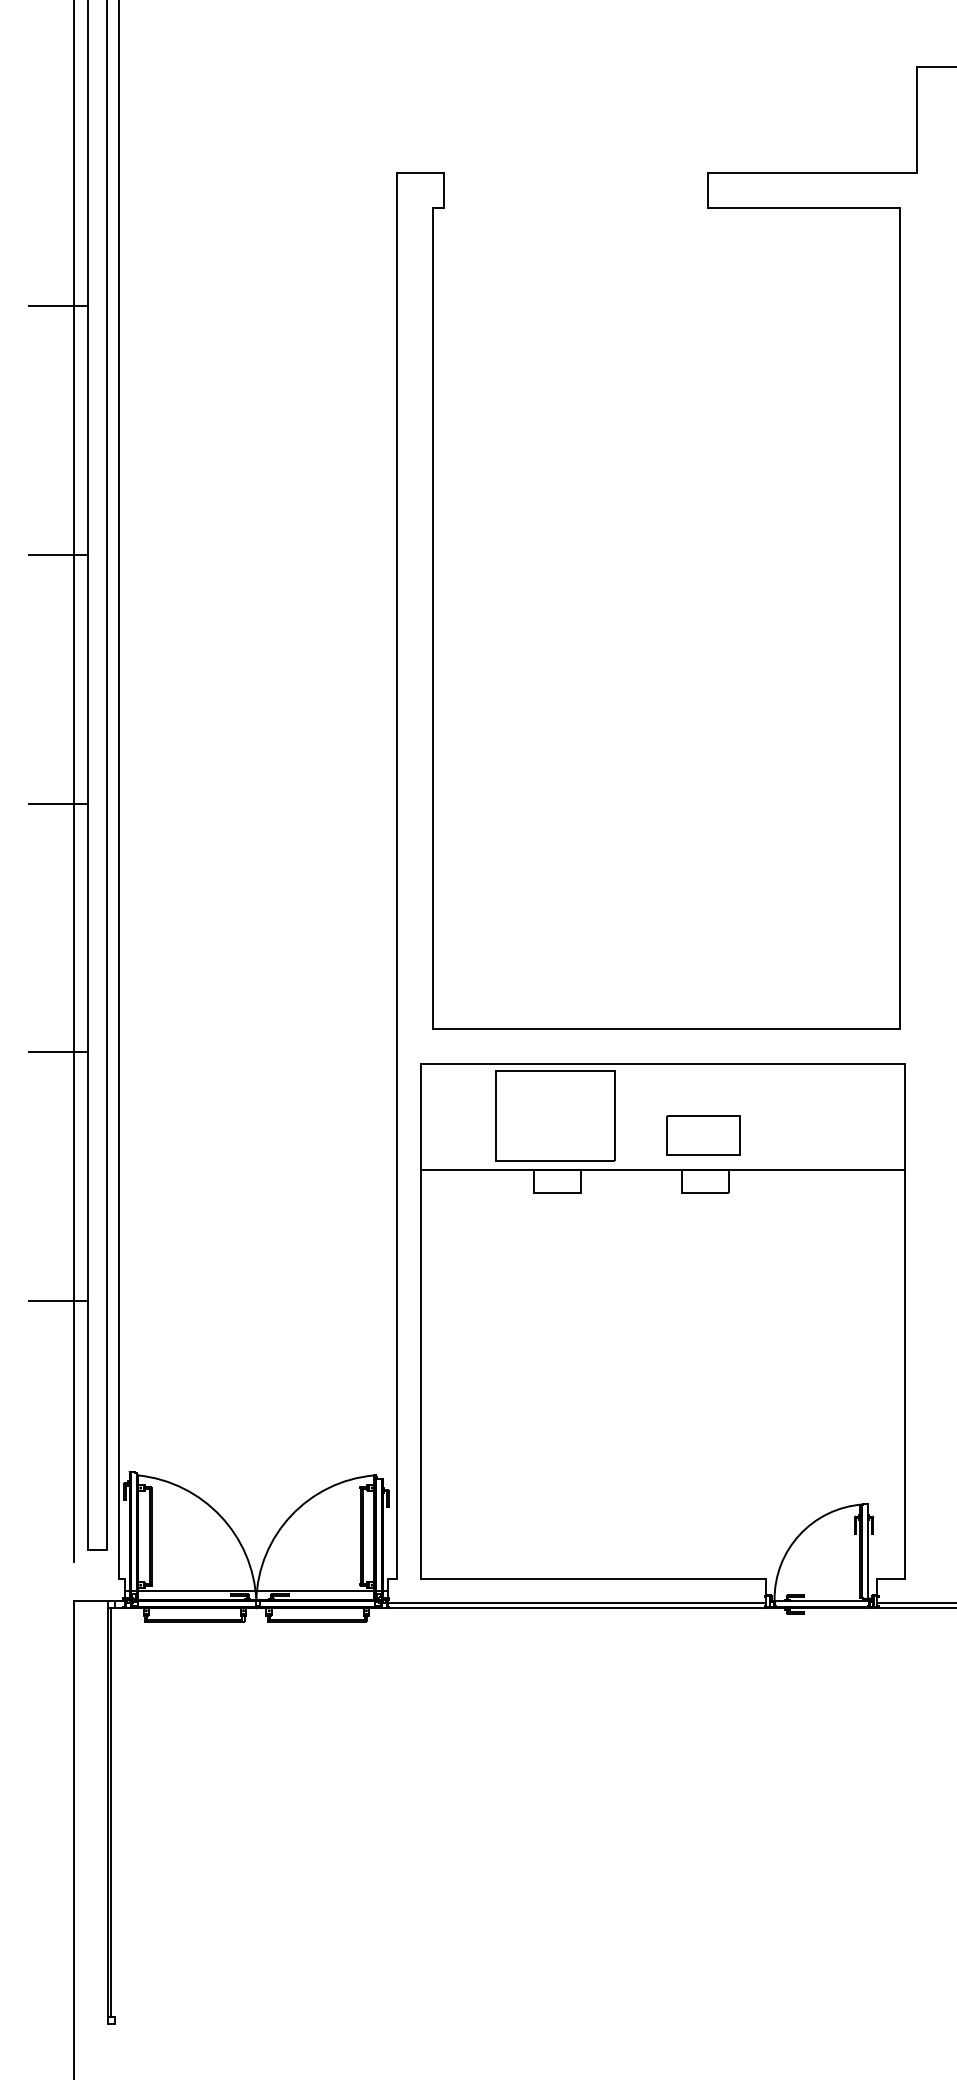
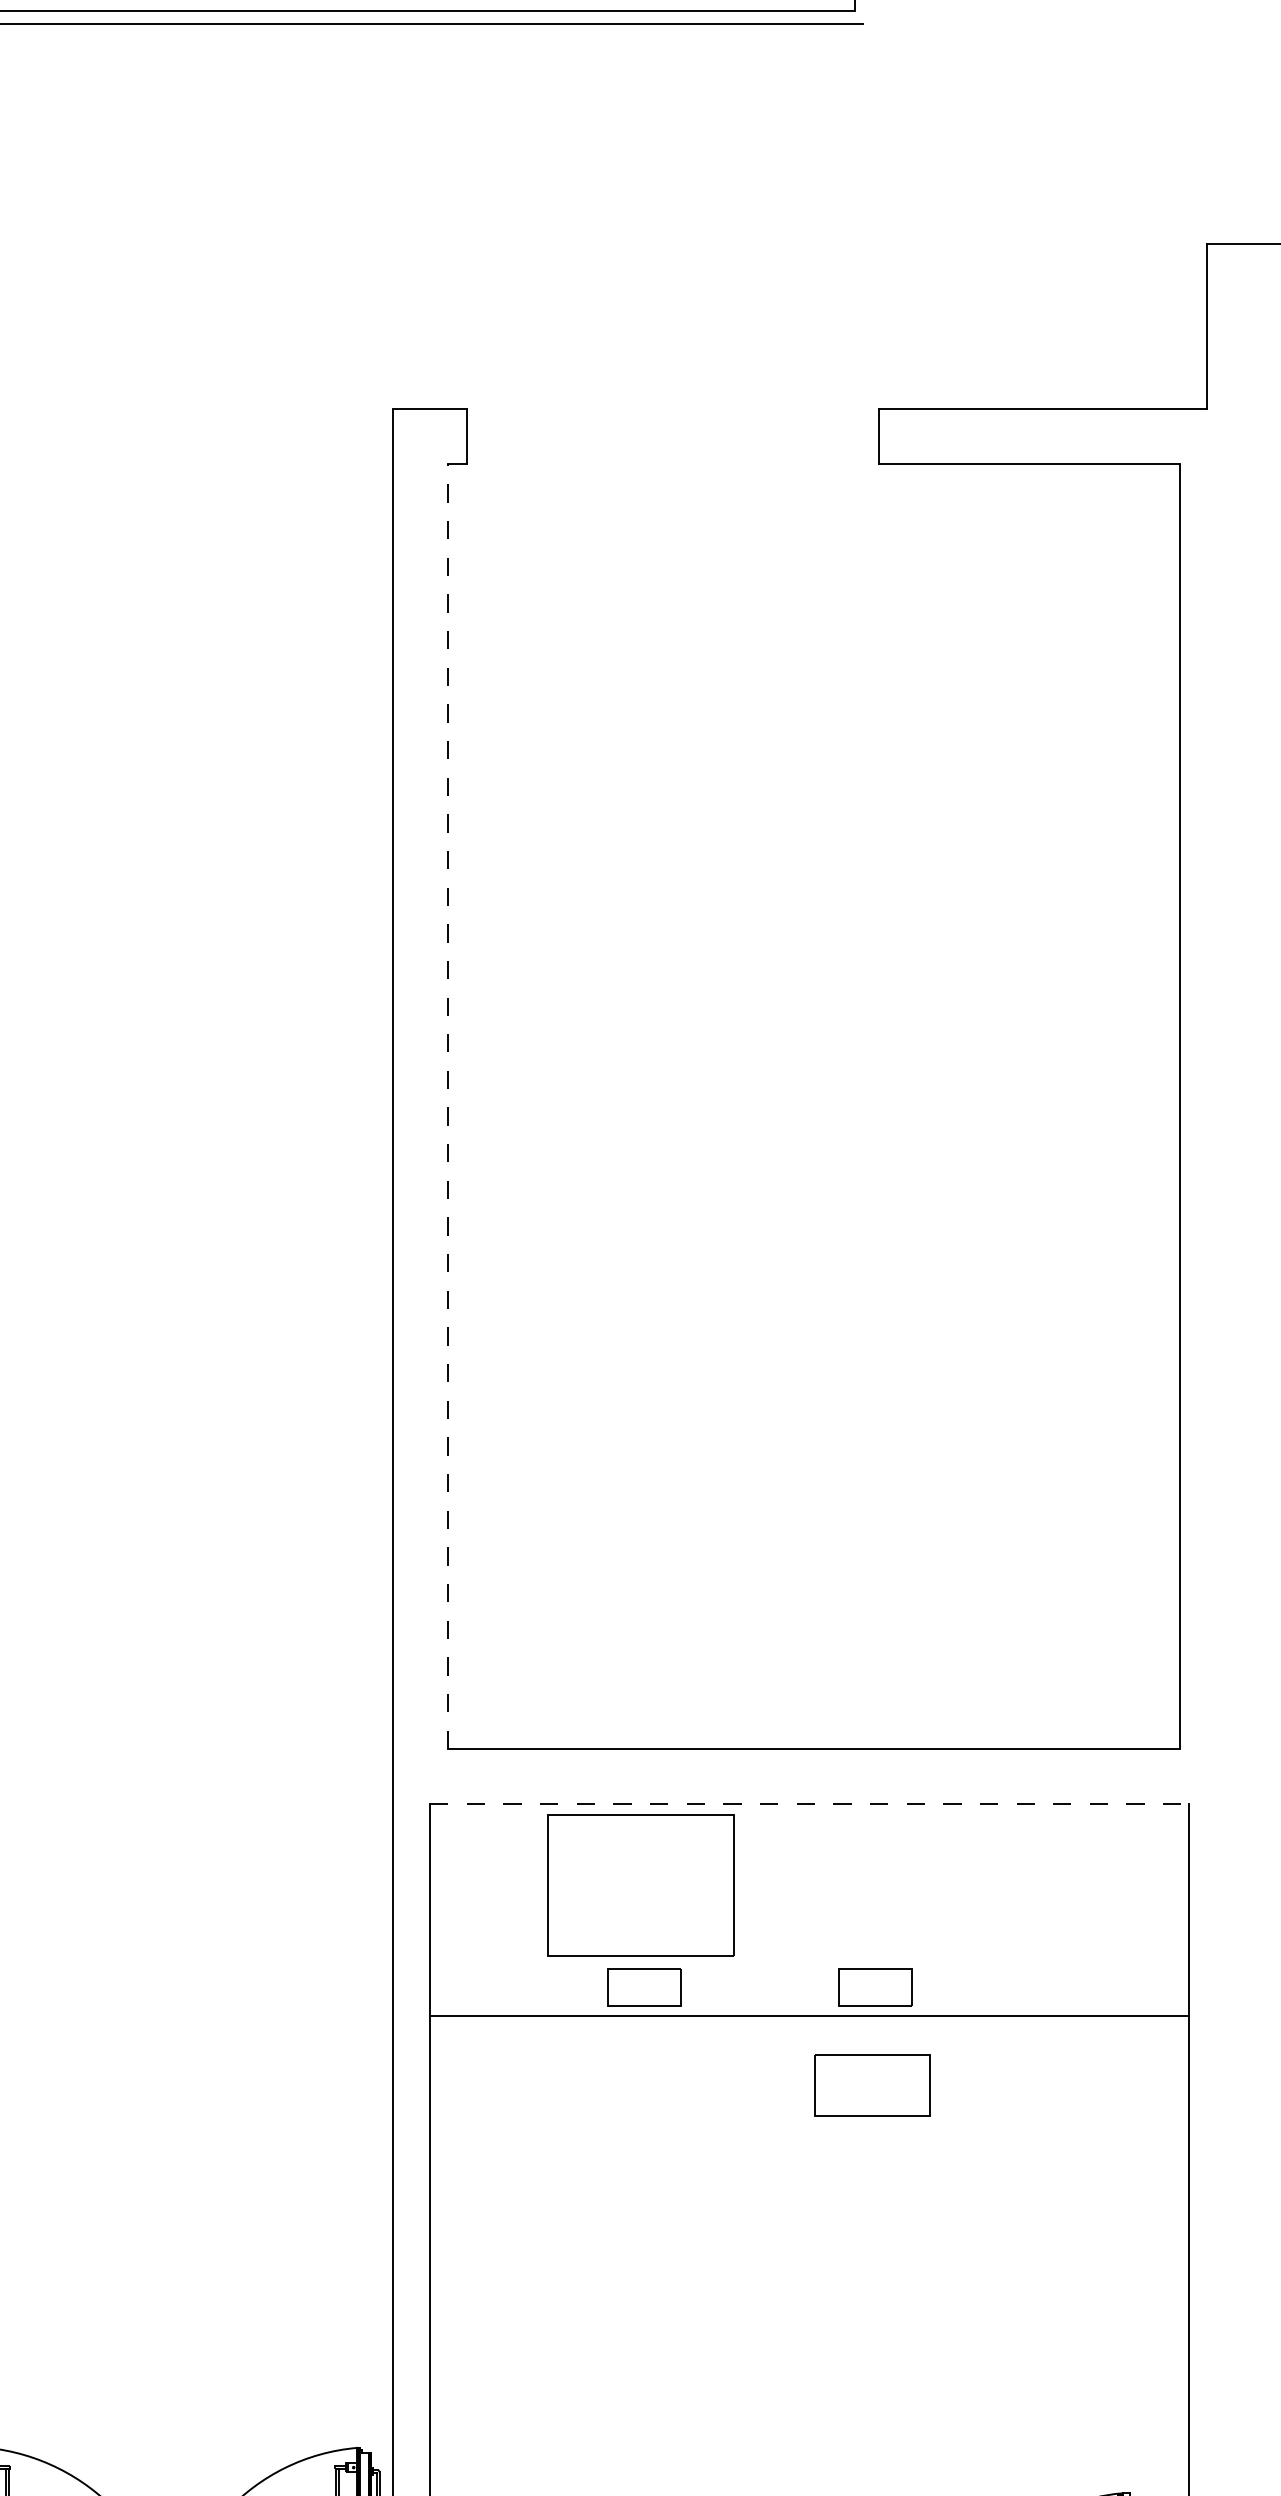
line: (432, 617) -> (448, 1104), solid -> dashed
line: (663, 1064) -> (809, 1804), solid -> dashed
part: (703, 1135) -> (872, 2084), moved
line: (662, 1169) -> (808, 2015), moved

